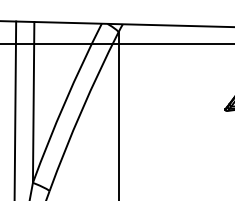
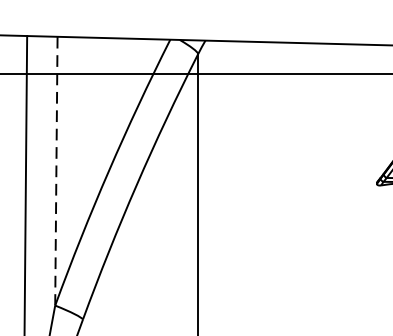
line: (33, 102) -> (56, 171), solid -> dashed

